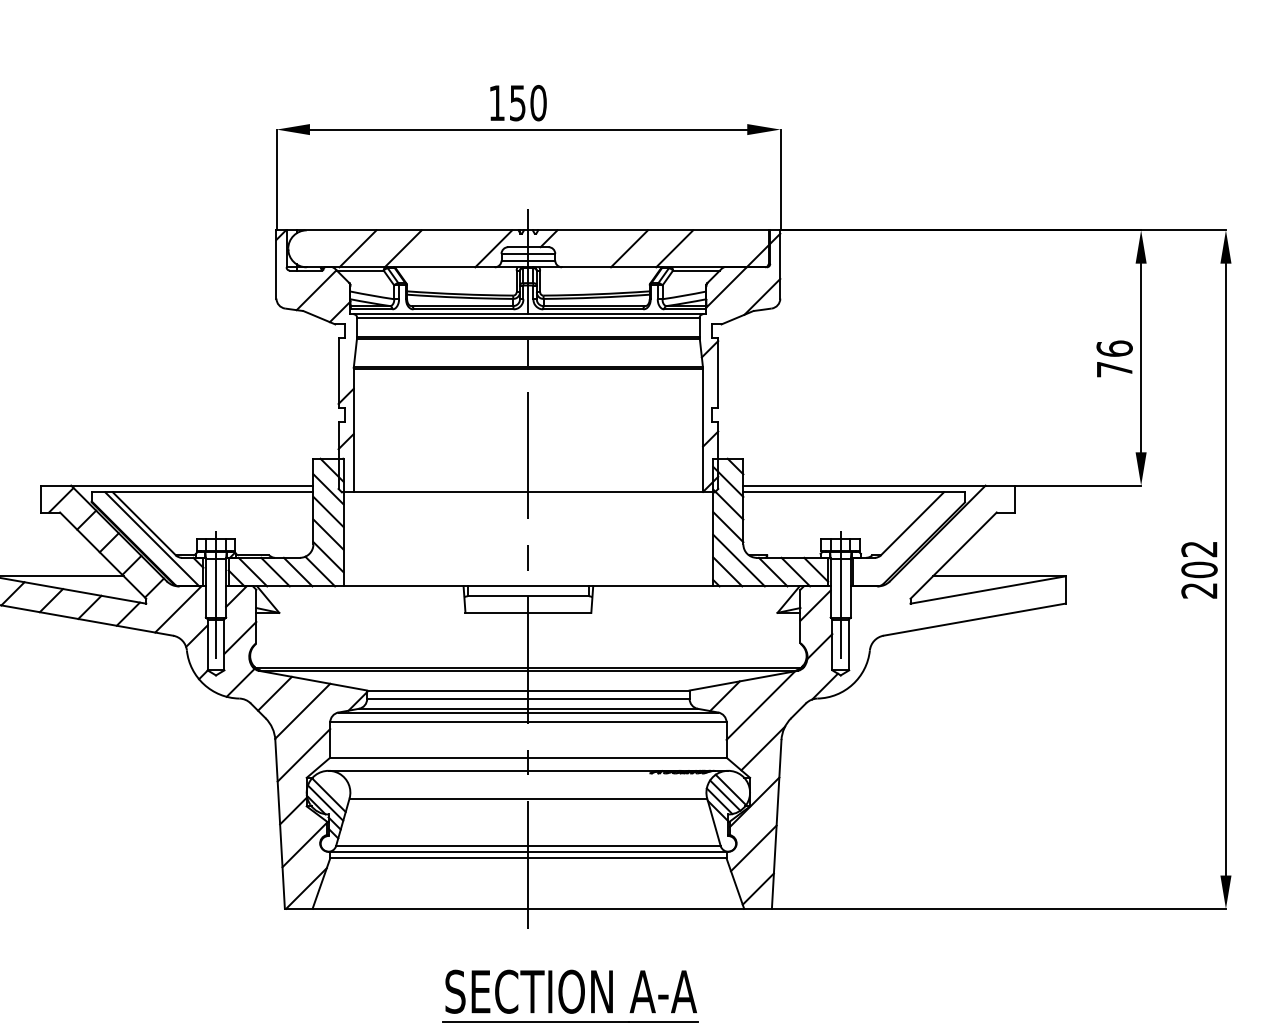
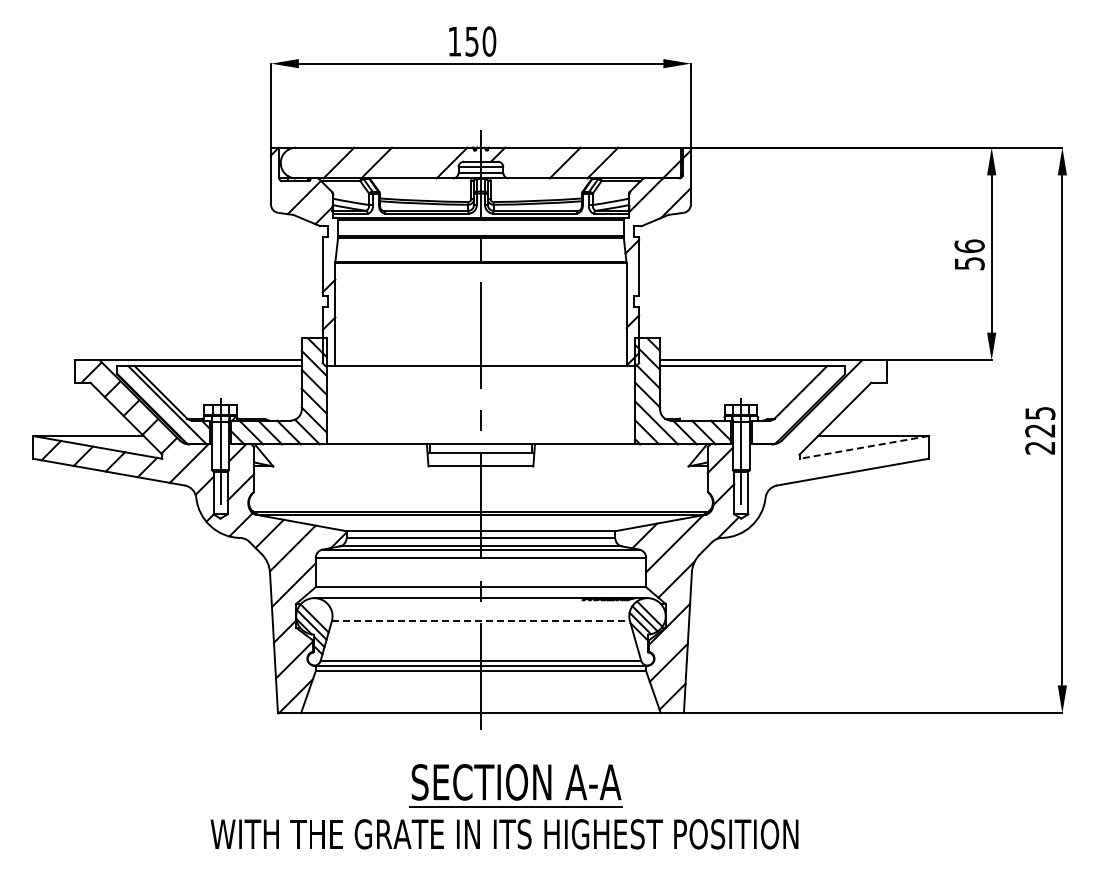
text: (1114, 369) -> (969, 263), 76 -> 56
text: (1199, 560) -> (1040, 422), 202 -> 225
line: (988, 590) -> (864, 447), solid -> dashed
line: (529, 798) -> (481, 621), solid -> dashed

